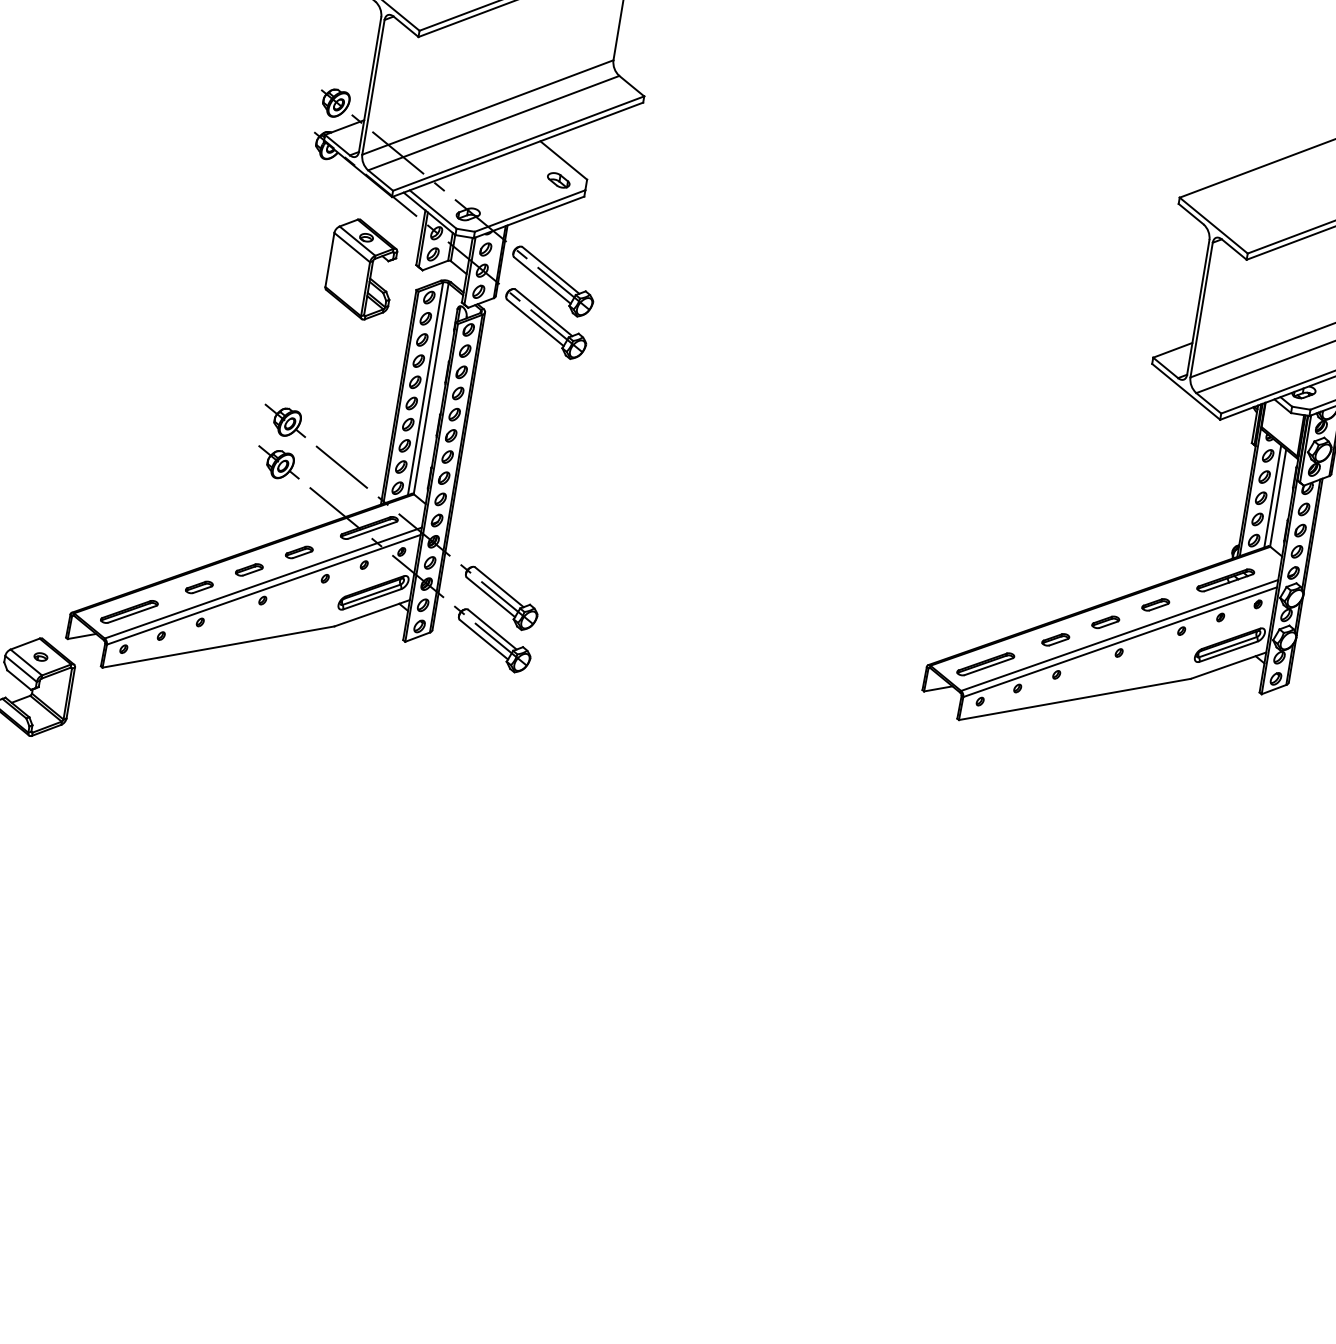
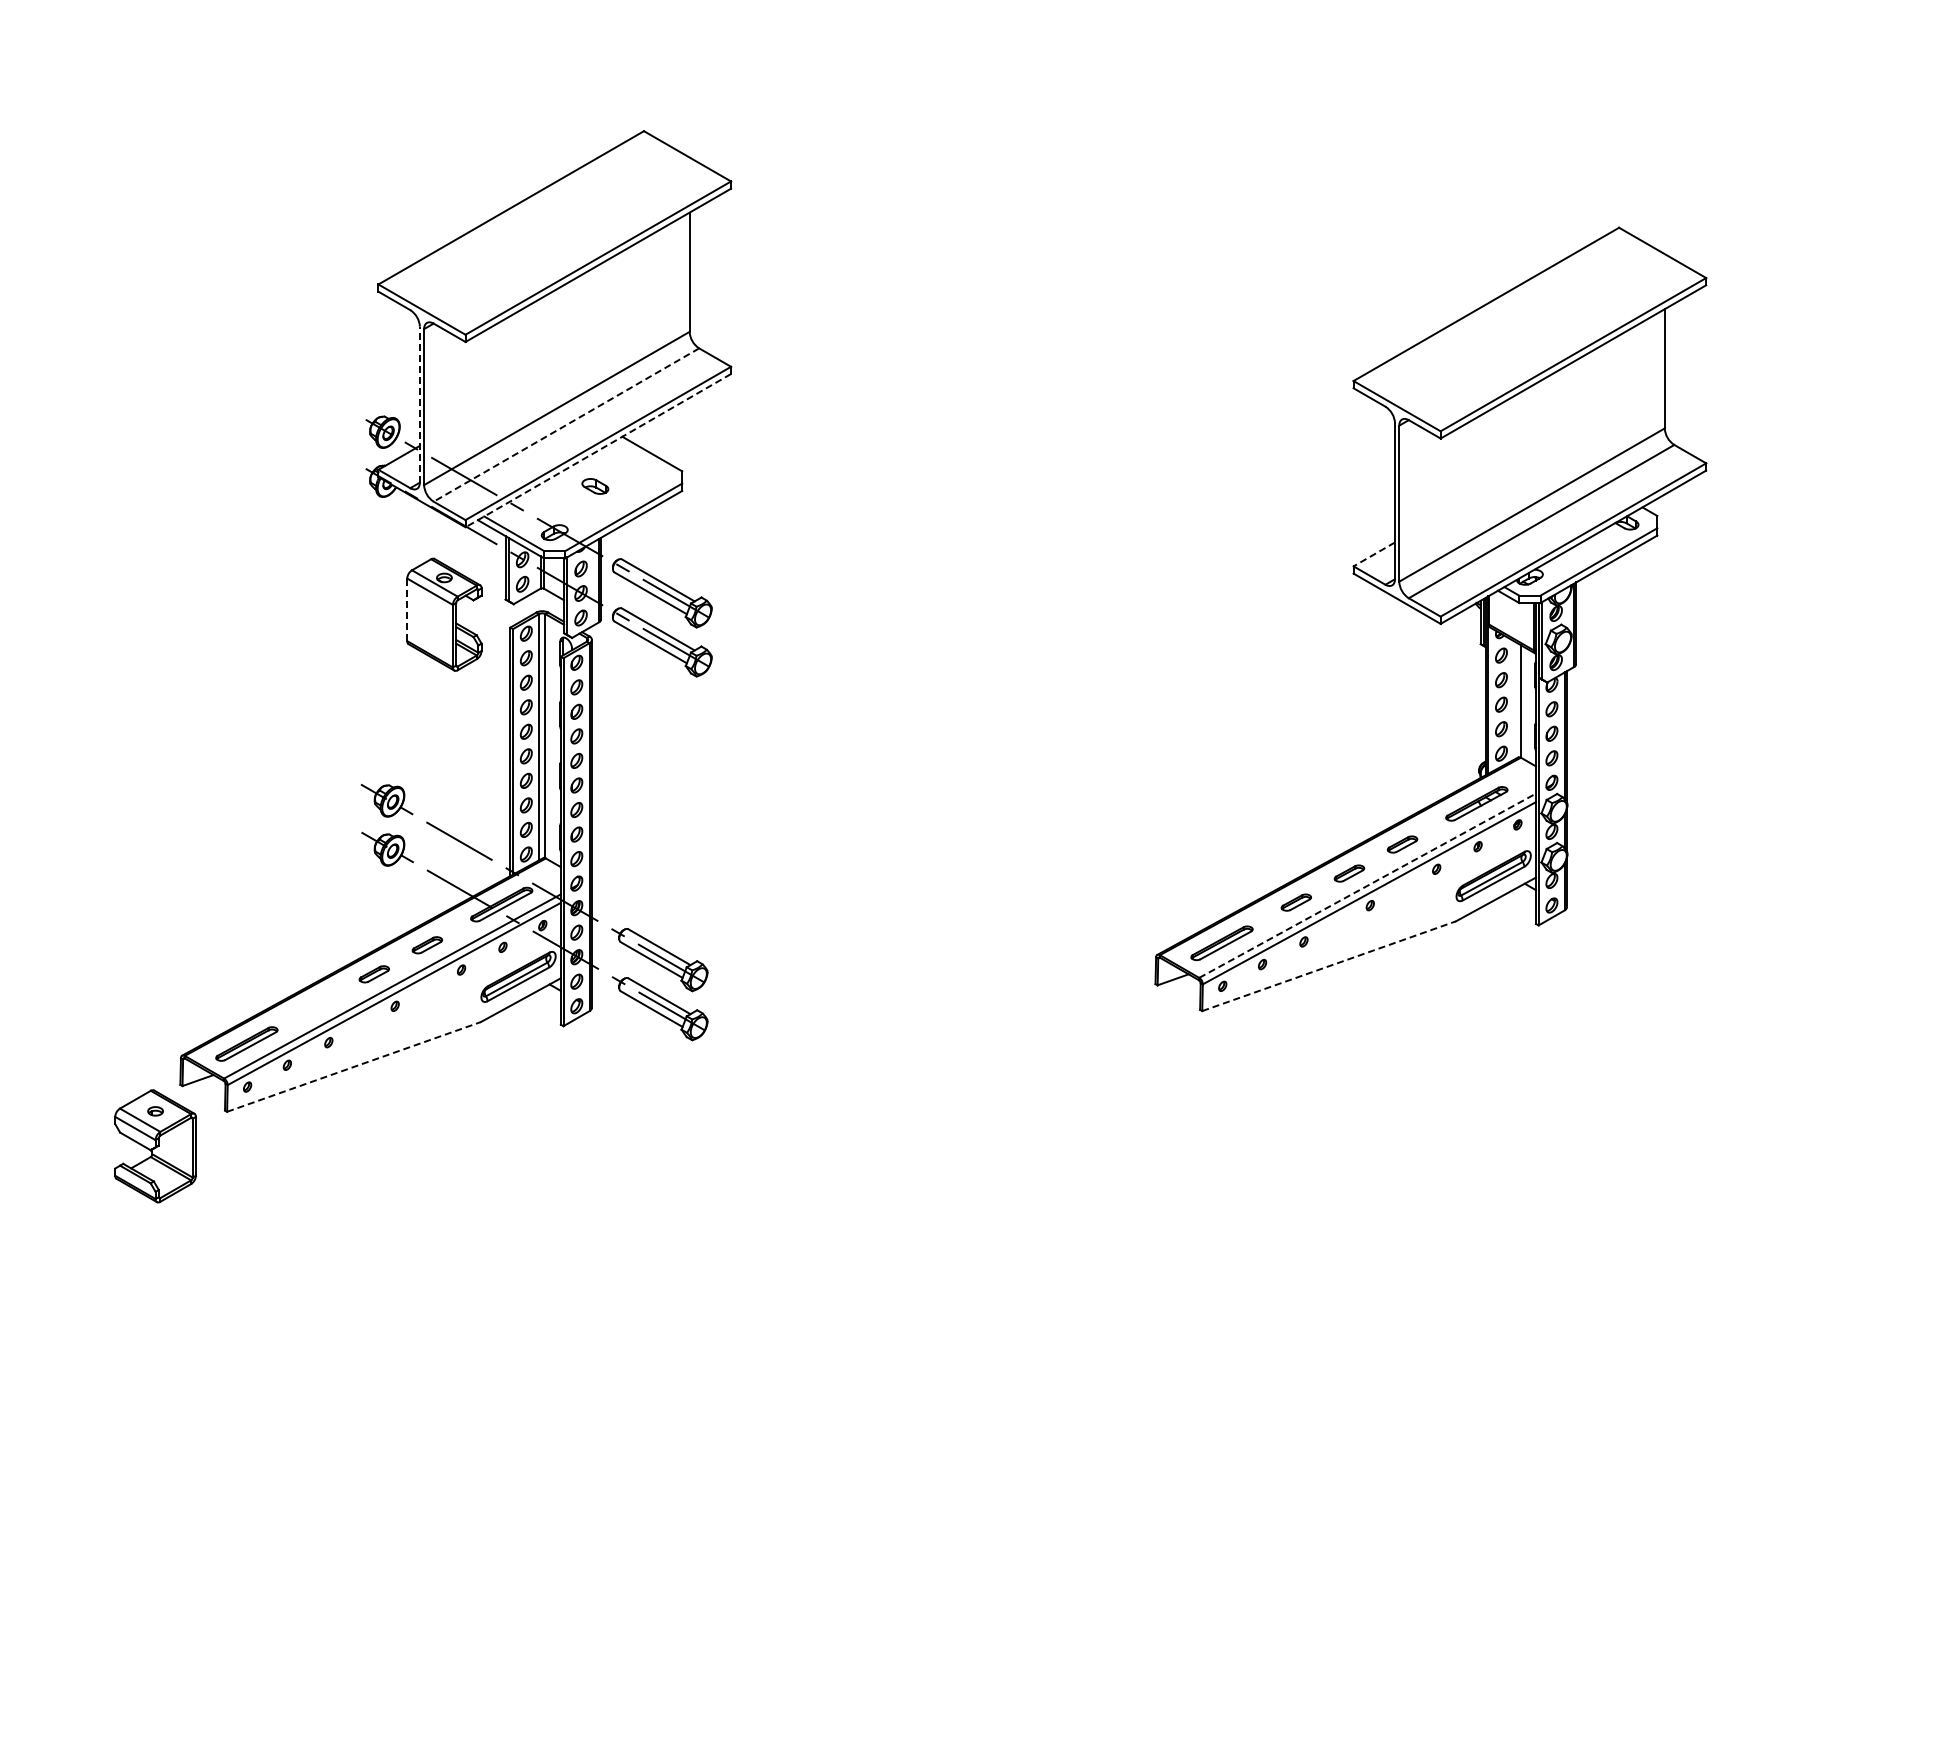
line: (369, 84) -> (419, 404), solid -> dashed
line: (493, 123) -> (566, 425), solid -> dashed
line: (516, 149) -> (597, 450), solid -> dashed
part: (558, 180) -> (595, 486), moved
line: (330, 260) -> (407, 610), solid -> dashed
line: (1172, 350) -> (1374, 554), solid -> dashed
line: (1273, 496) -> (1514, 700), removed
part: (198, 587) -> (320, 1003), removed
line: (1119, 635) -> (1367, 885), solid -> dashed
line: (218, 646) -> (353, 1066), solid -> dashed
line: (1075, 699) -> (1329, 966), solid -> dashed

